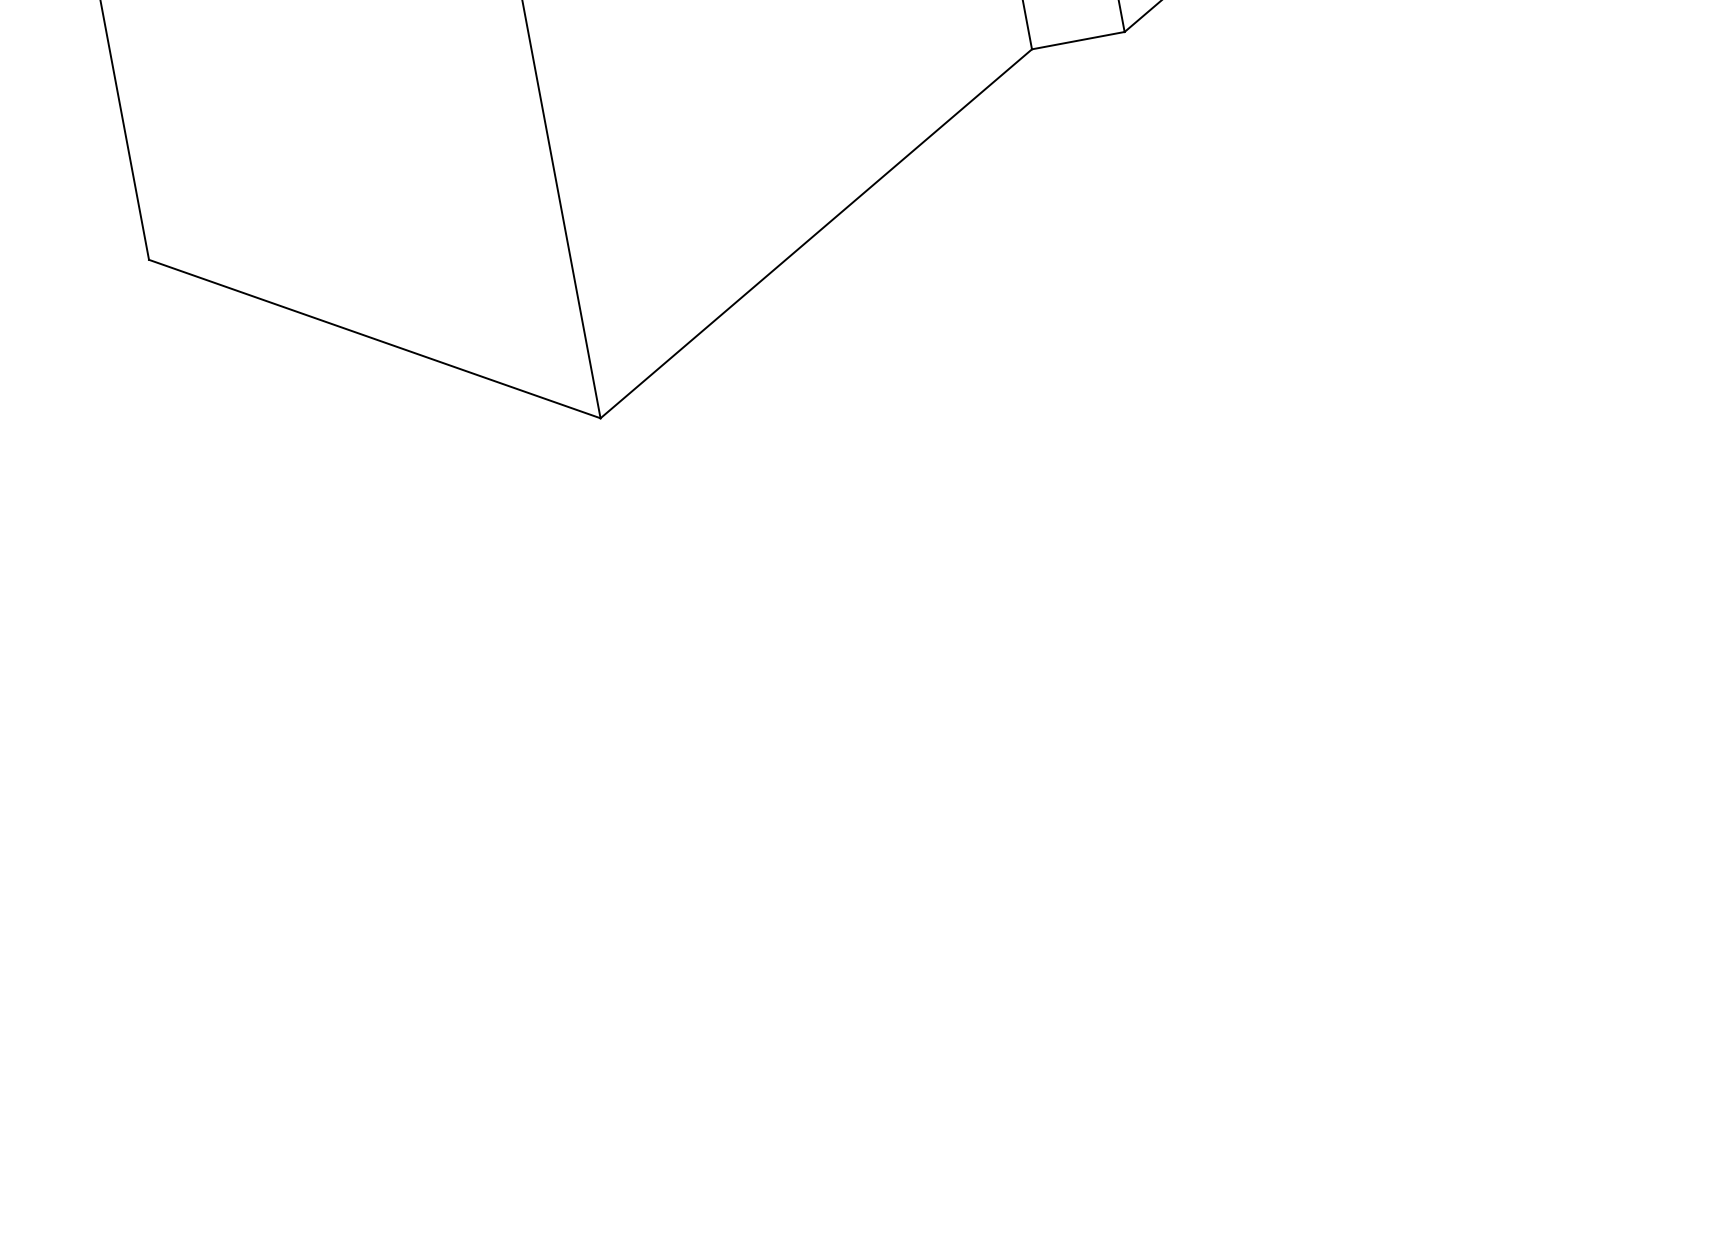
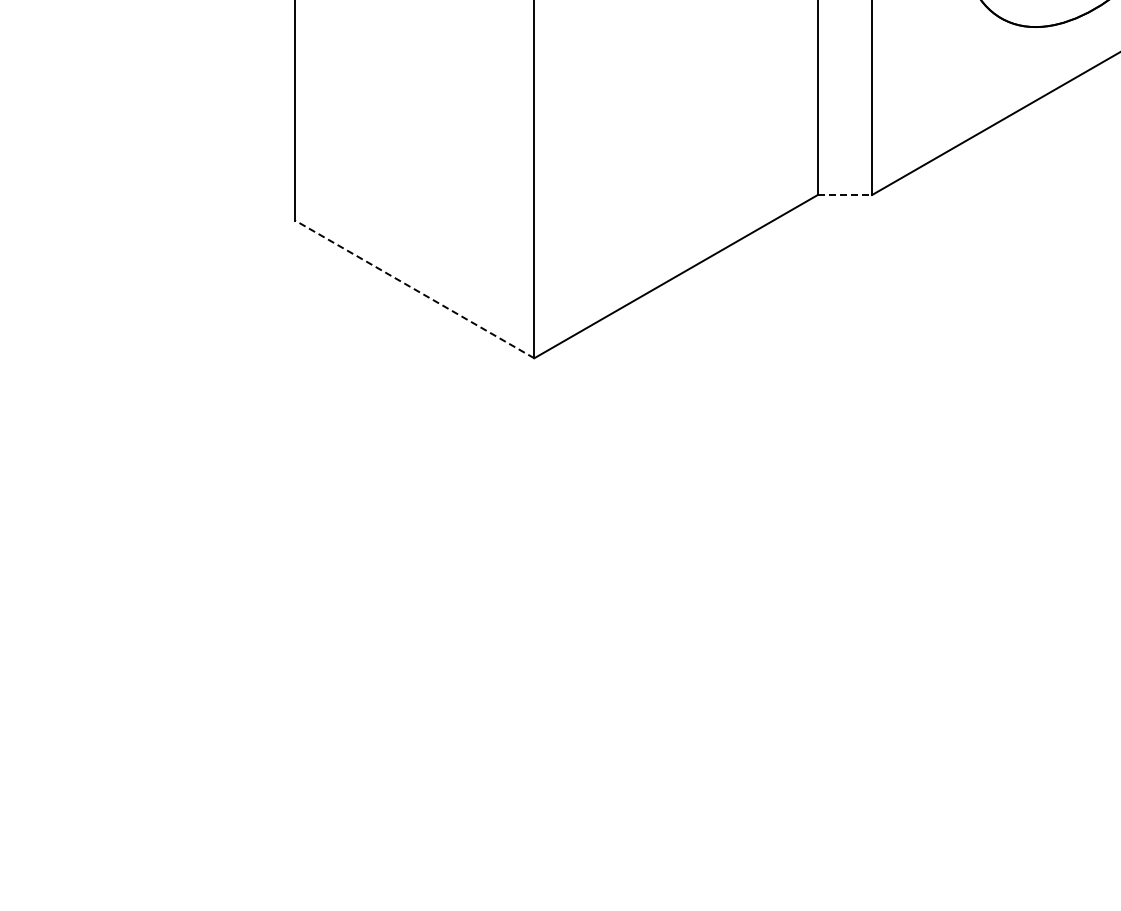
line: (1079, 41) -> (845, 195), solid -> dashed
line: (374, 339) -> (414, 289), solid -> dashed

